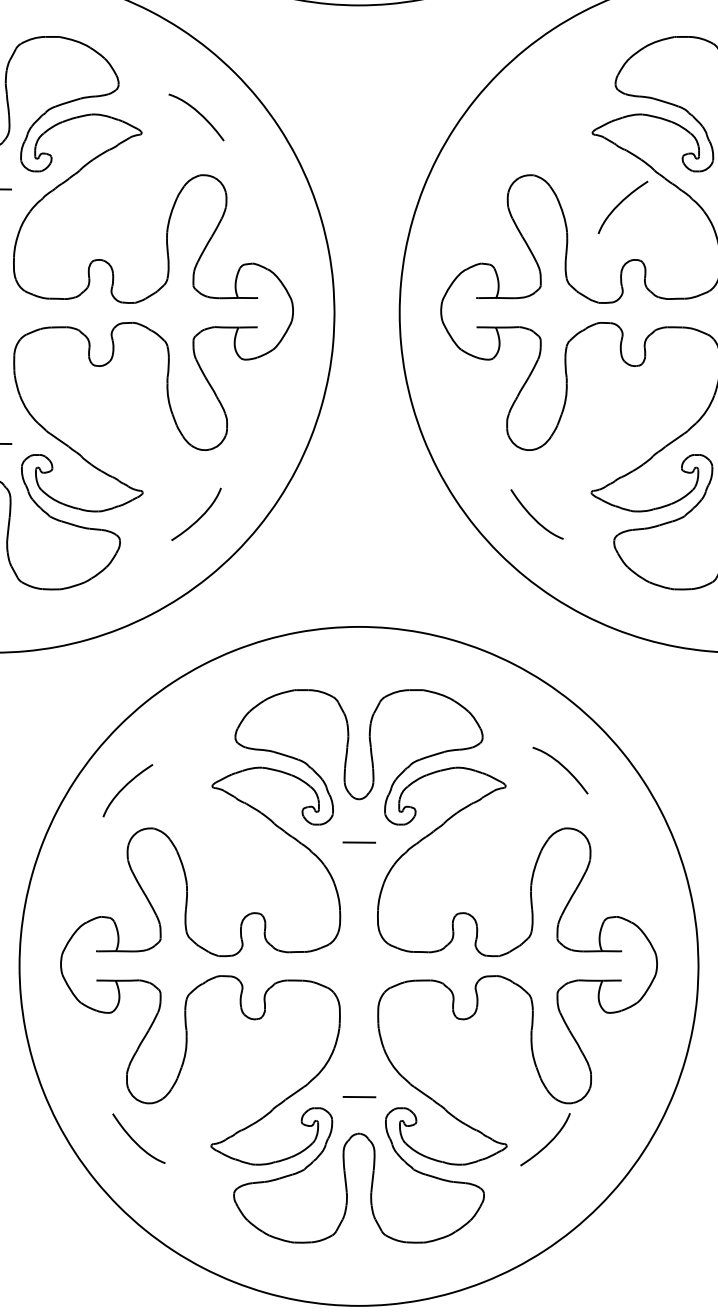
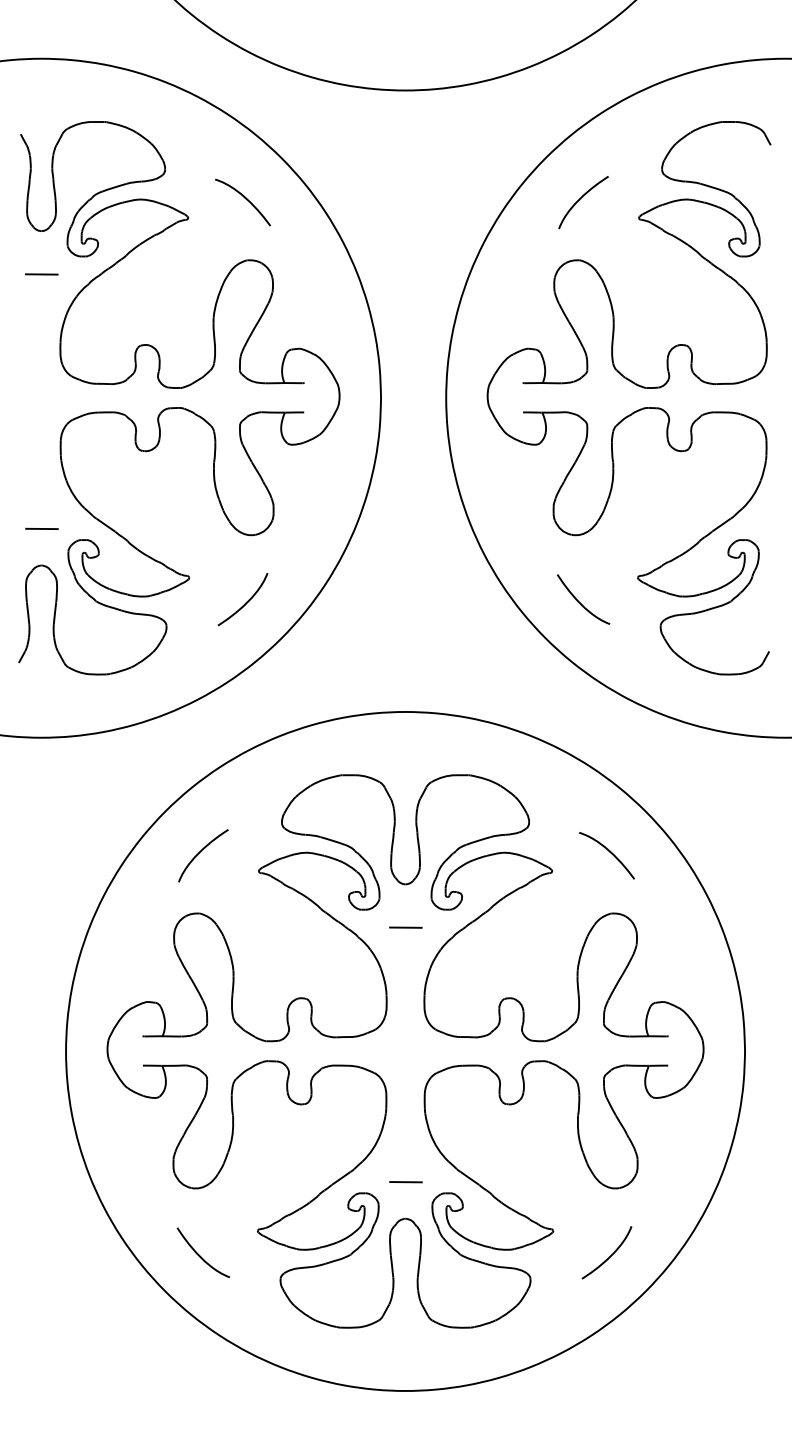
curve: (620, 204) -> (580, 199), moved
curve: (125, 787) -> (200, 852), moved
curve: (135, 1140) -> (199, 1254), moved
curve: (549, 1142) -> (610, 1255), moved

